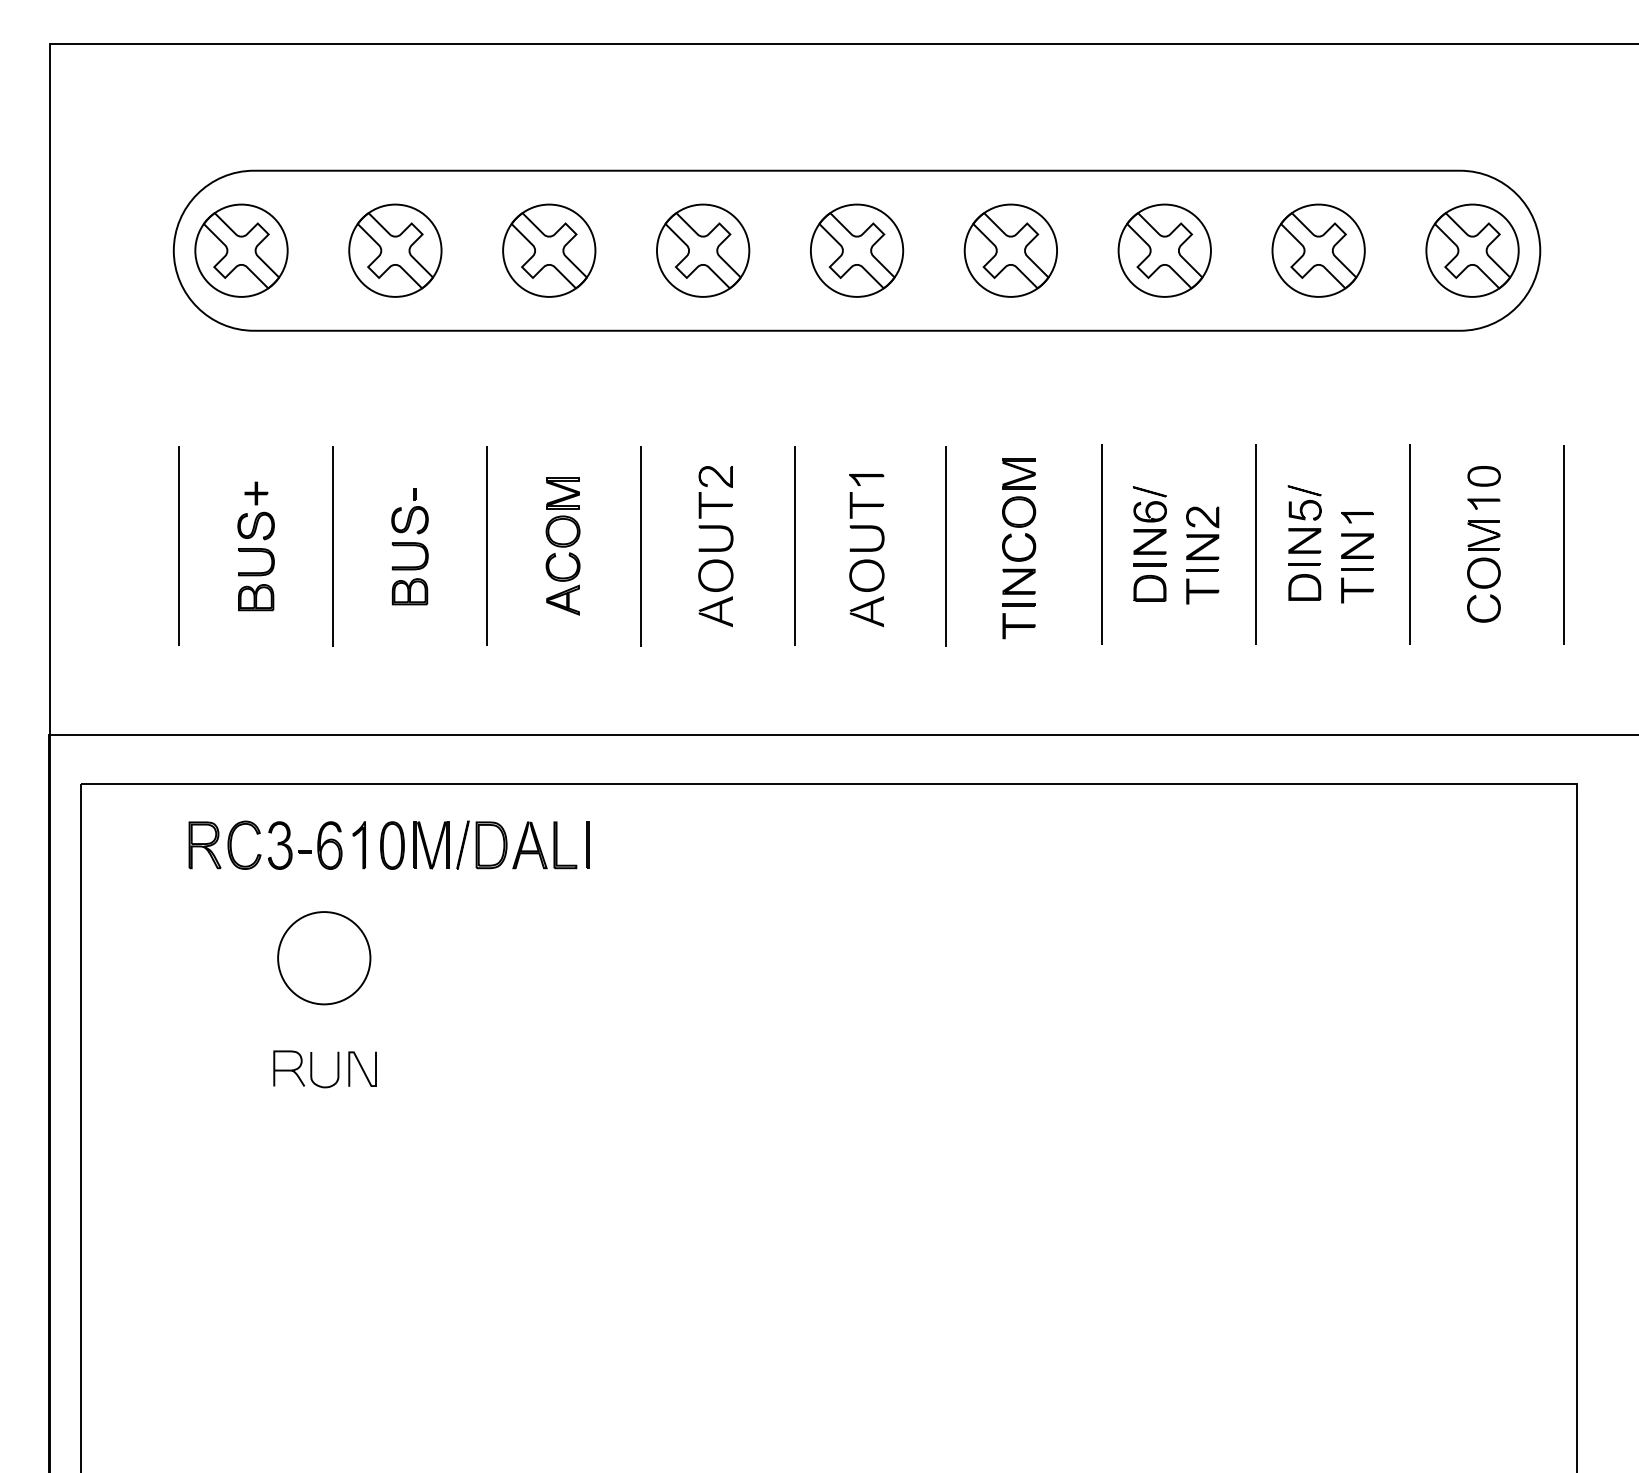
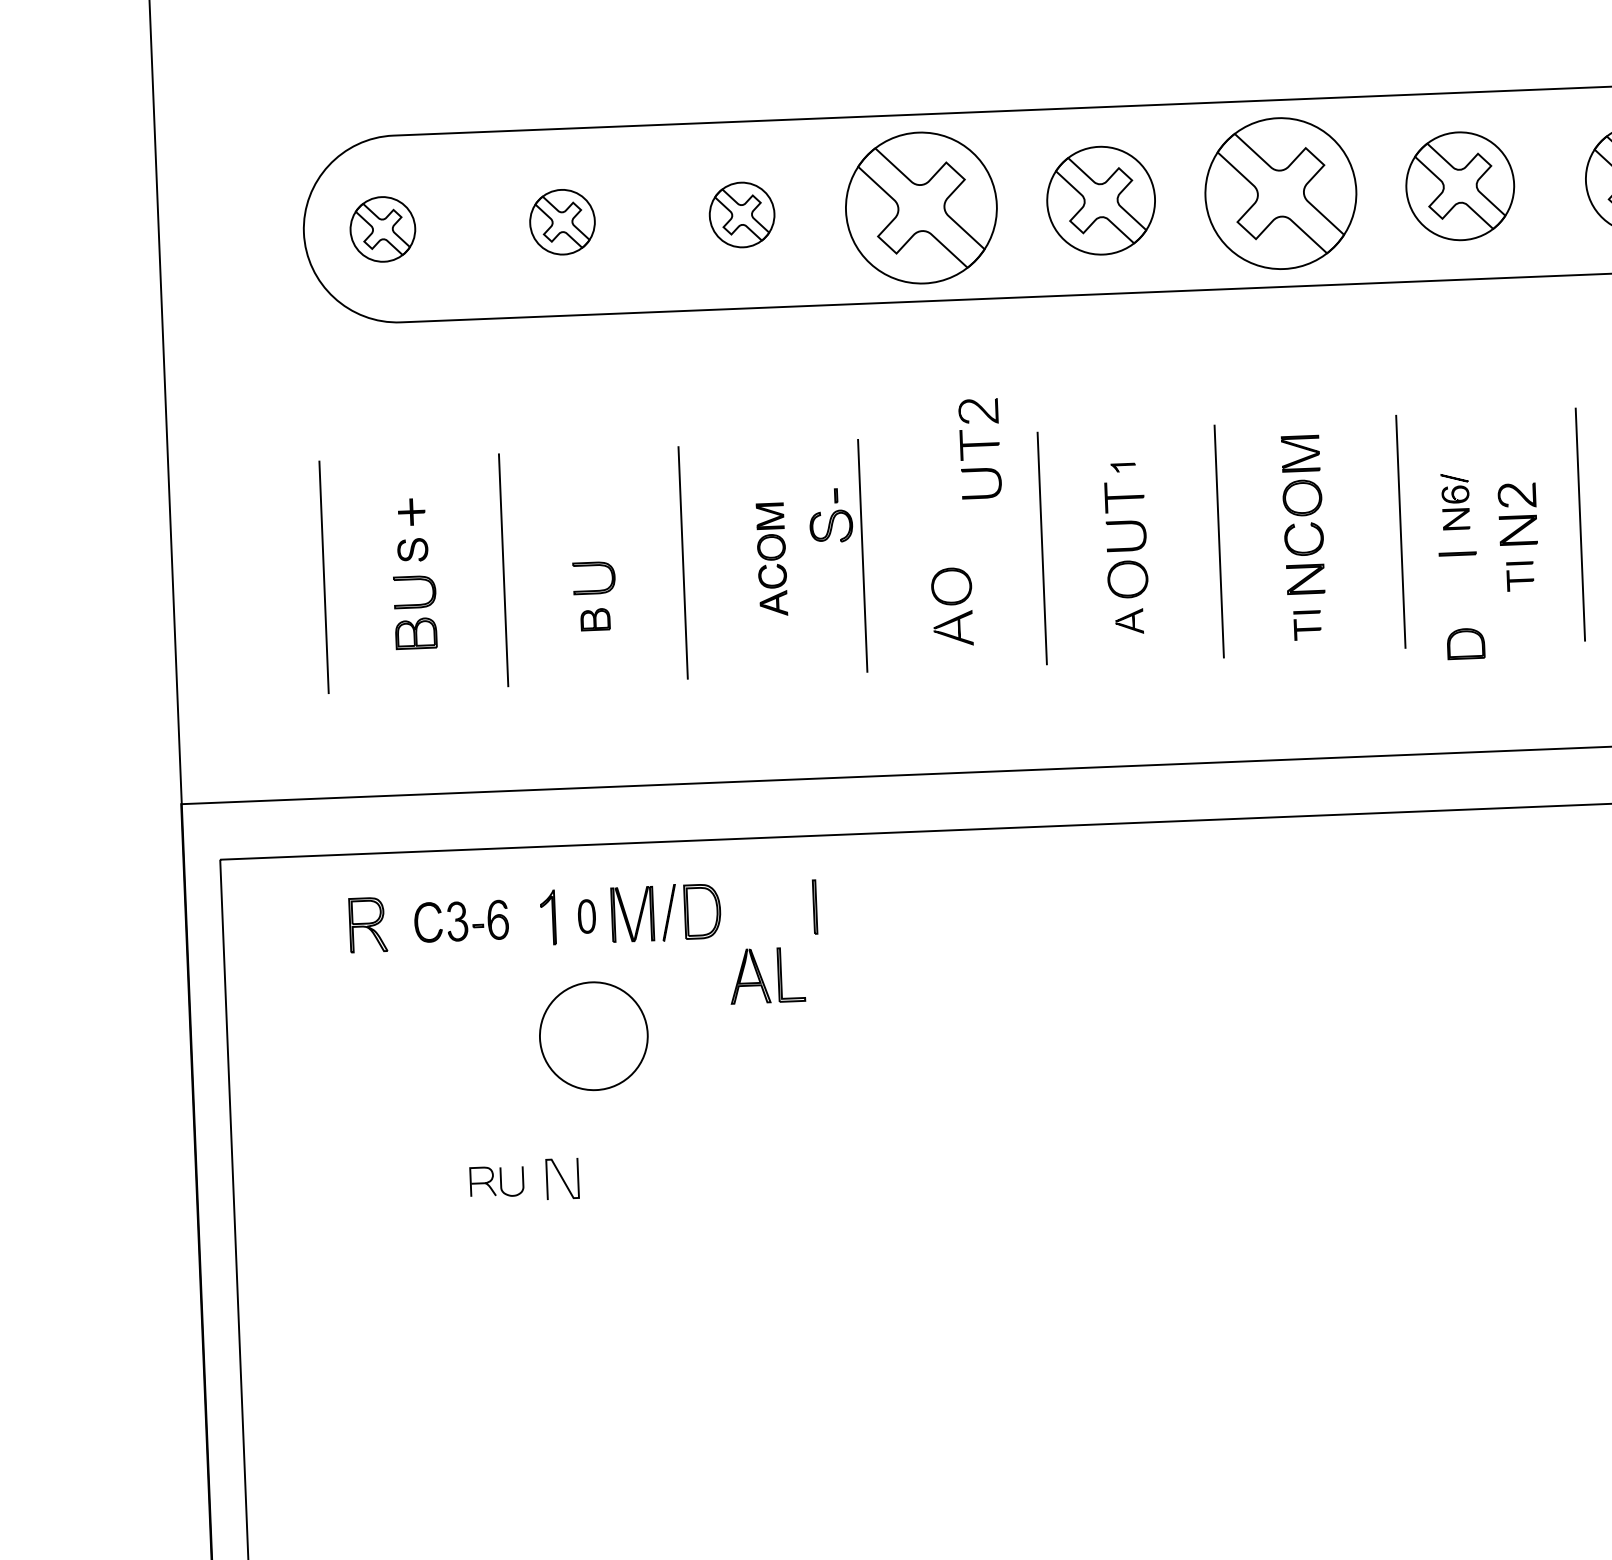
part: (241, 250) -> (382, 229), size x0.6
part: (395, 250) -> (562, 222), size x0.6
part: (549, 250) -> (742, 214), size x0.6
part: (703, 250) -> (921, 207), size x1.4
part: (1010, 250) -> (1280, 193), size x1.4
part: (866, 479) -> (1122, 467), size x0.6
part: (715, 508) -> (979, 448), moved
part: (409, 511) -> (830, 516), moved
part: (1149, 520) -> (1455, 501), size x0.7
part: (255, 525) -> (412, 549), size x0.7
part: (562, 546) -> (771, 559), size x0.7
part: (1202, 586) -> (1519, 576), size x0.7
part: (1149, 588) -> (1465, 643), moved
part: (409, 591) -> (594, 619), size x0.7
part: (866, 611) -> (1129, 621), size x0.7
part: (1018, 621) -> (1306, 625), size x0.7
part: (284, 844) -> (460, 920), size x0.7
part: (392, 845) -> (586, 916), size x0.6
part: (544, 845) -> (767, 975), moved
part: (324, 958) -> (594, 1036), moved
part: (306, 1069) -> (497, 1181), size x0.7

